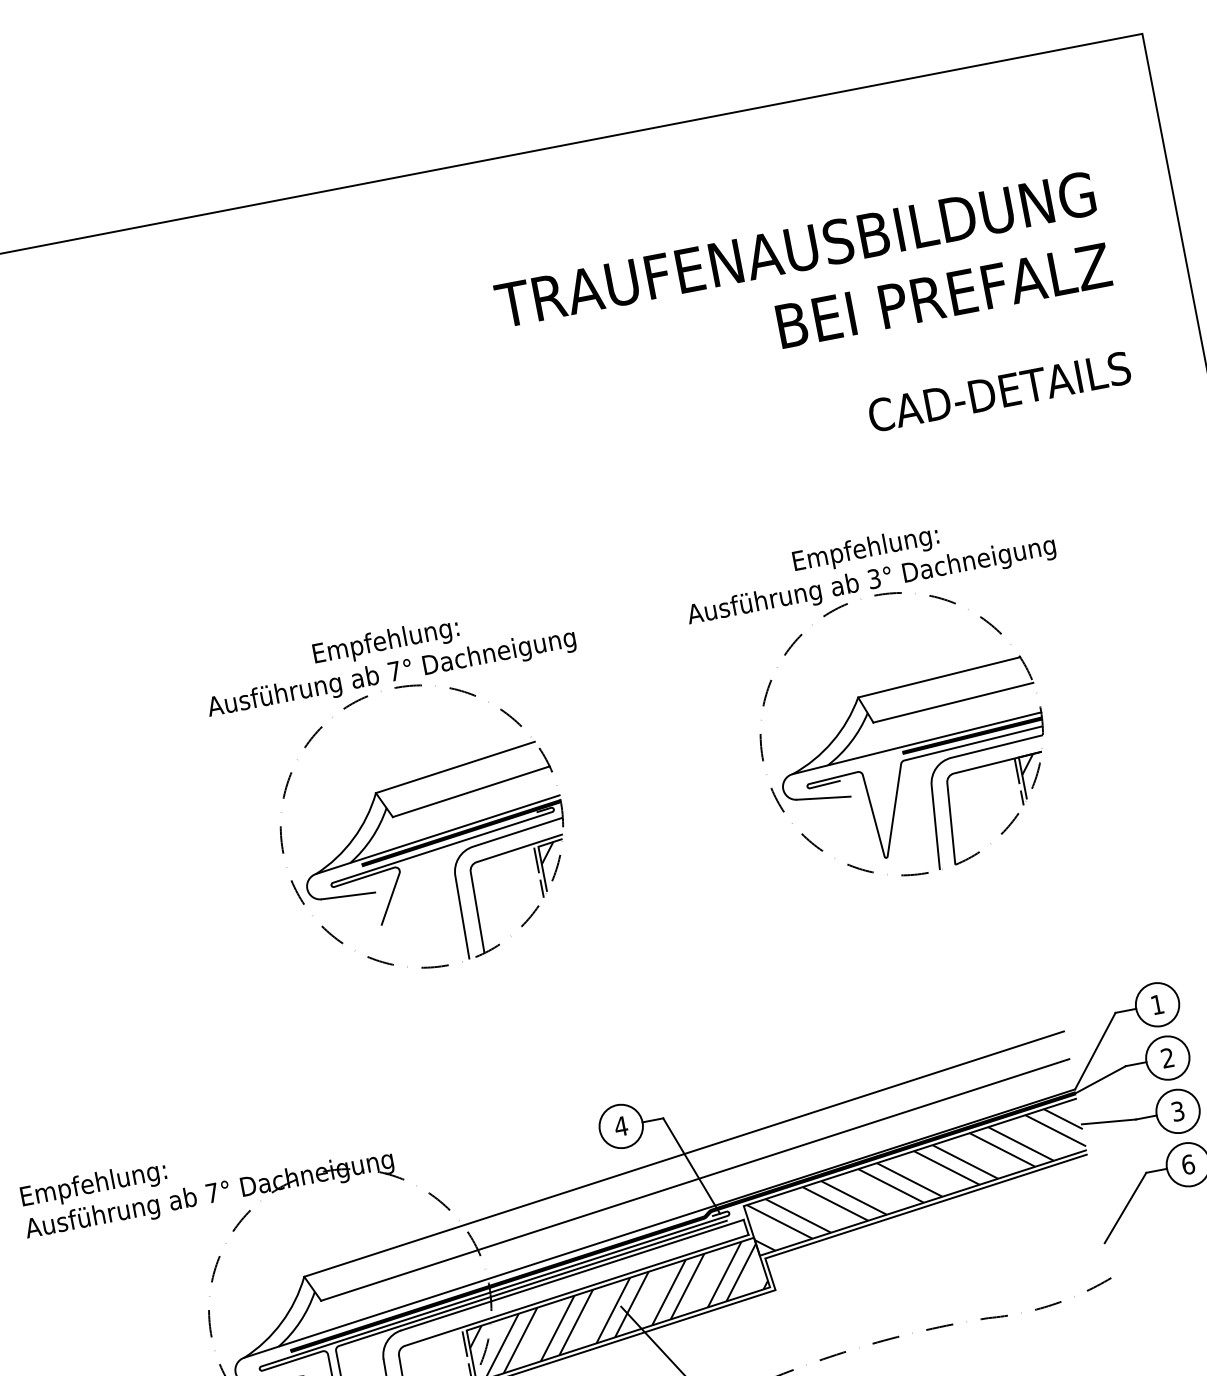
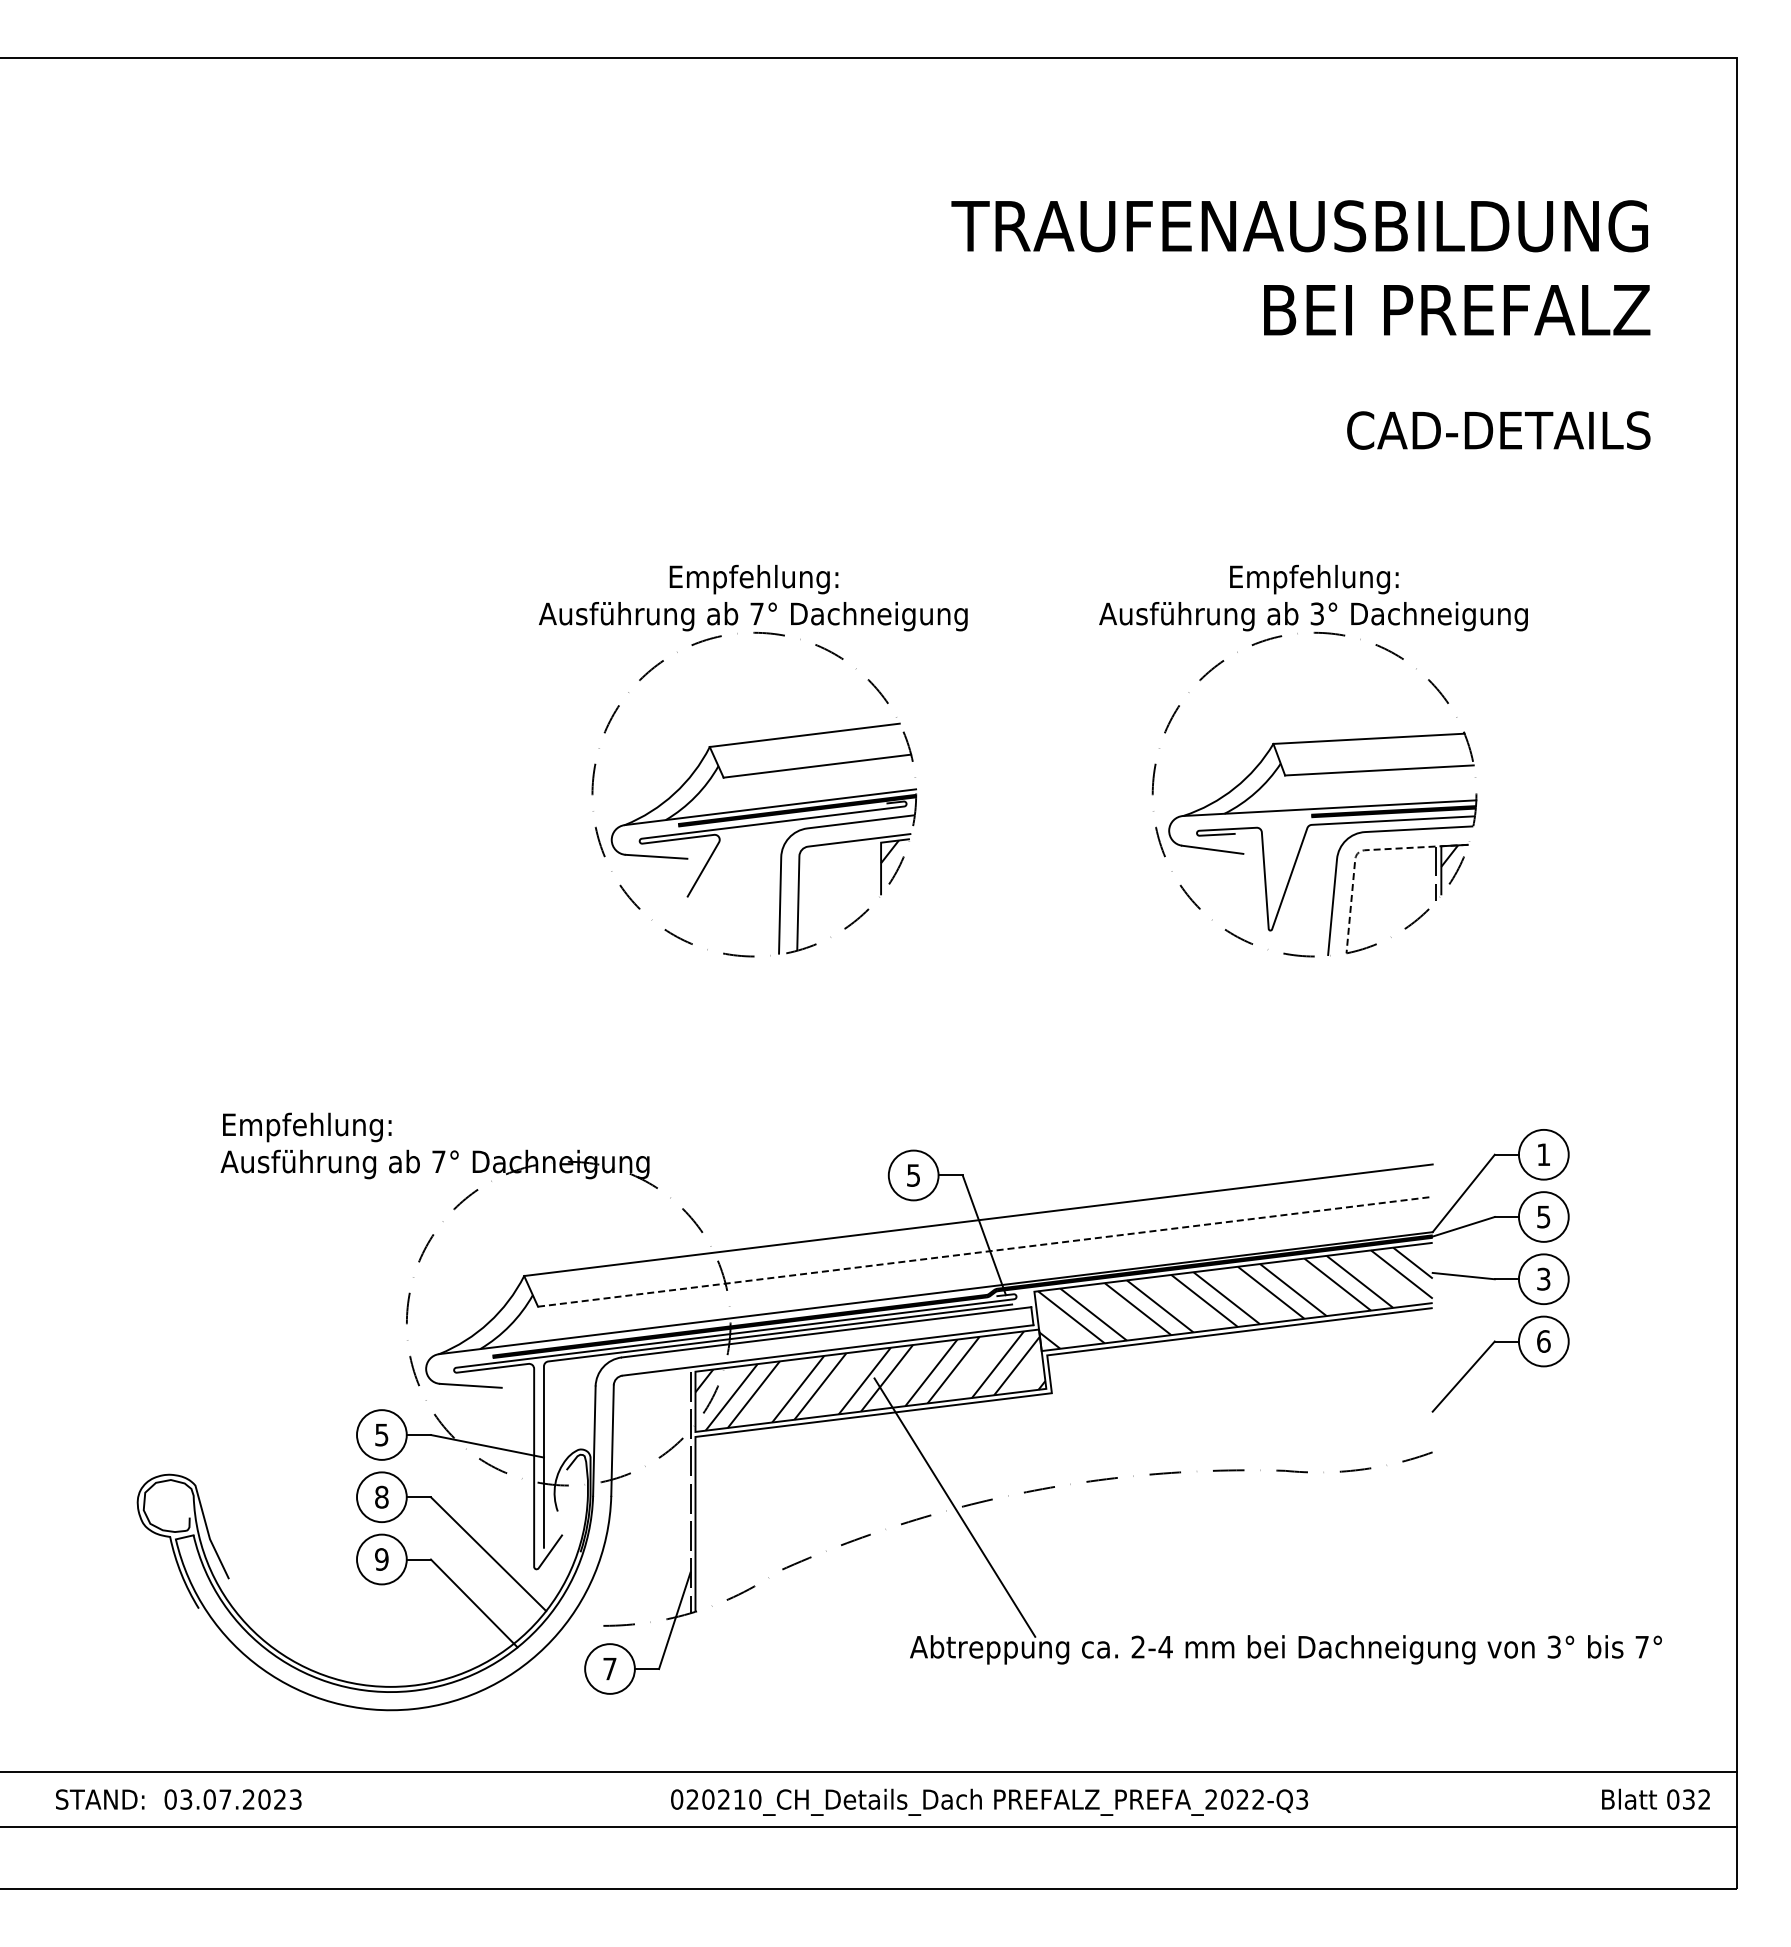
line: (951, 775) -> (1361, 851), solid -> dashed
line: (539, 872) -> (876, 871), removed
text: (1167, 1057) -> (1543, 1216), 2 -> 5
text: (621, 1126) -> (913, 1175), 4 -> 5
line: (695, 1179) -> (985, 1251), solid -> dashed

